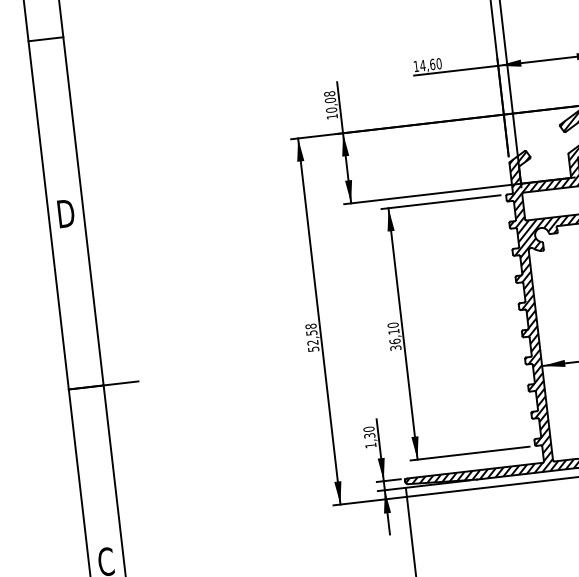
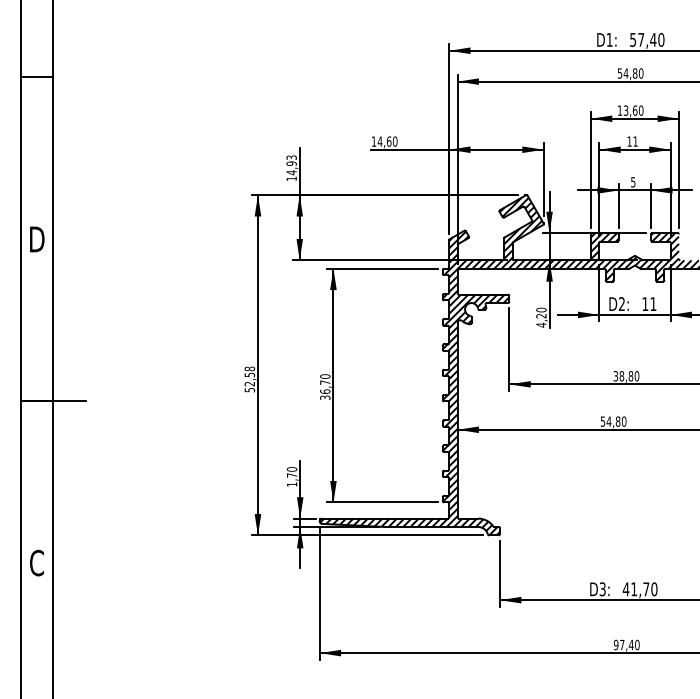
text: (330, 102) -> (291, 165), 10,08 -> 14,93
text: (394, 331) -> (325, 382), 36,10 -> 36,70
text: (369, 435) -> (291, 475), 1,30 -> 1,70

